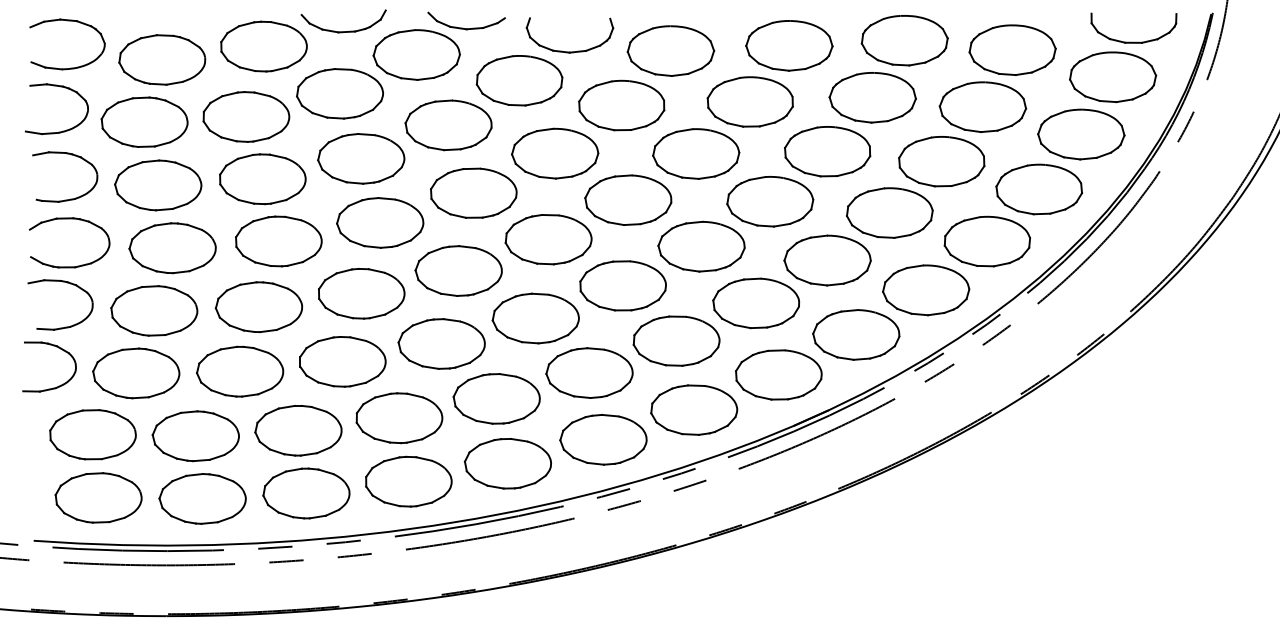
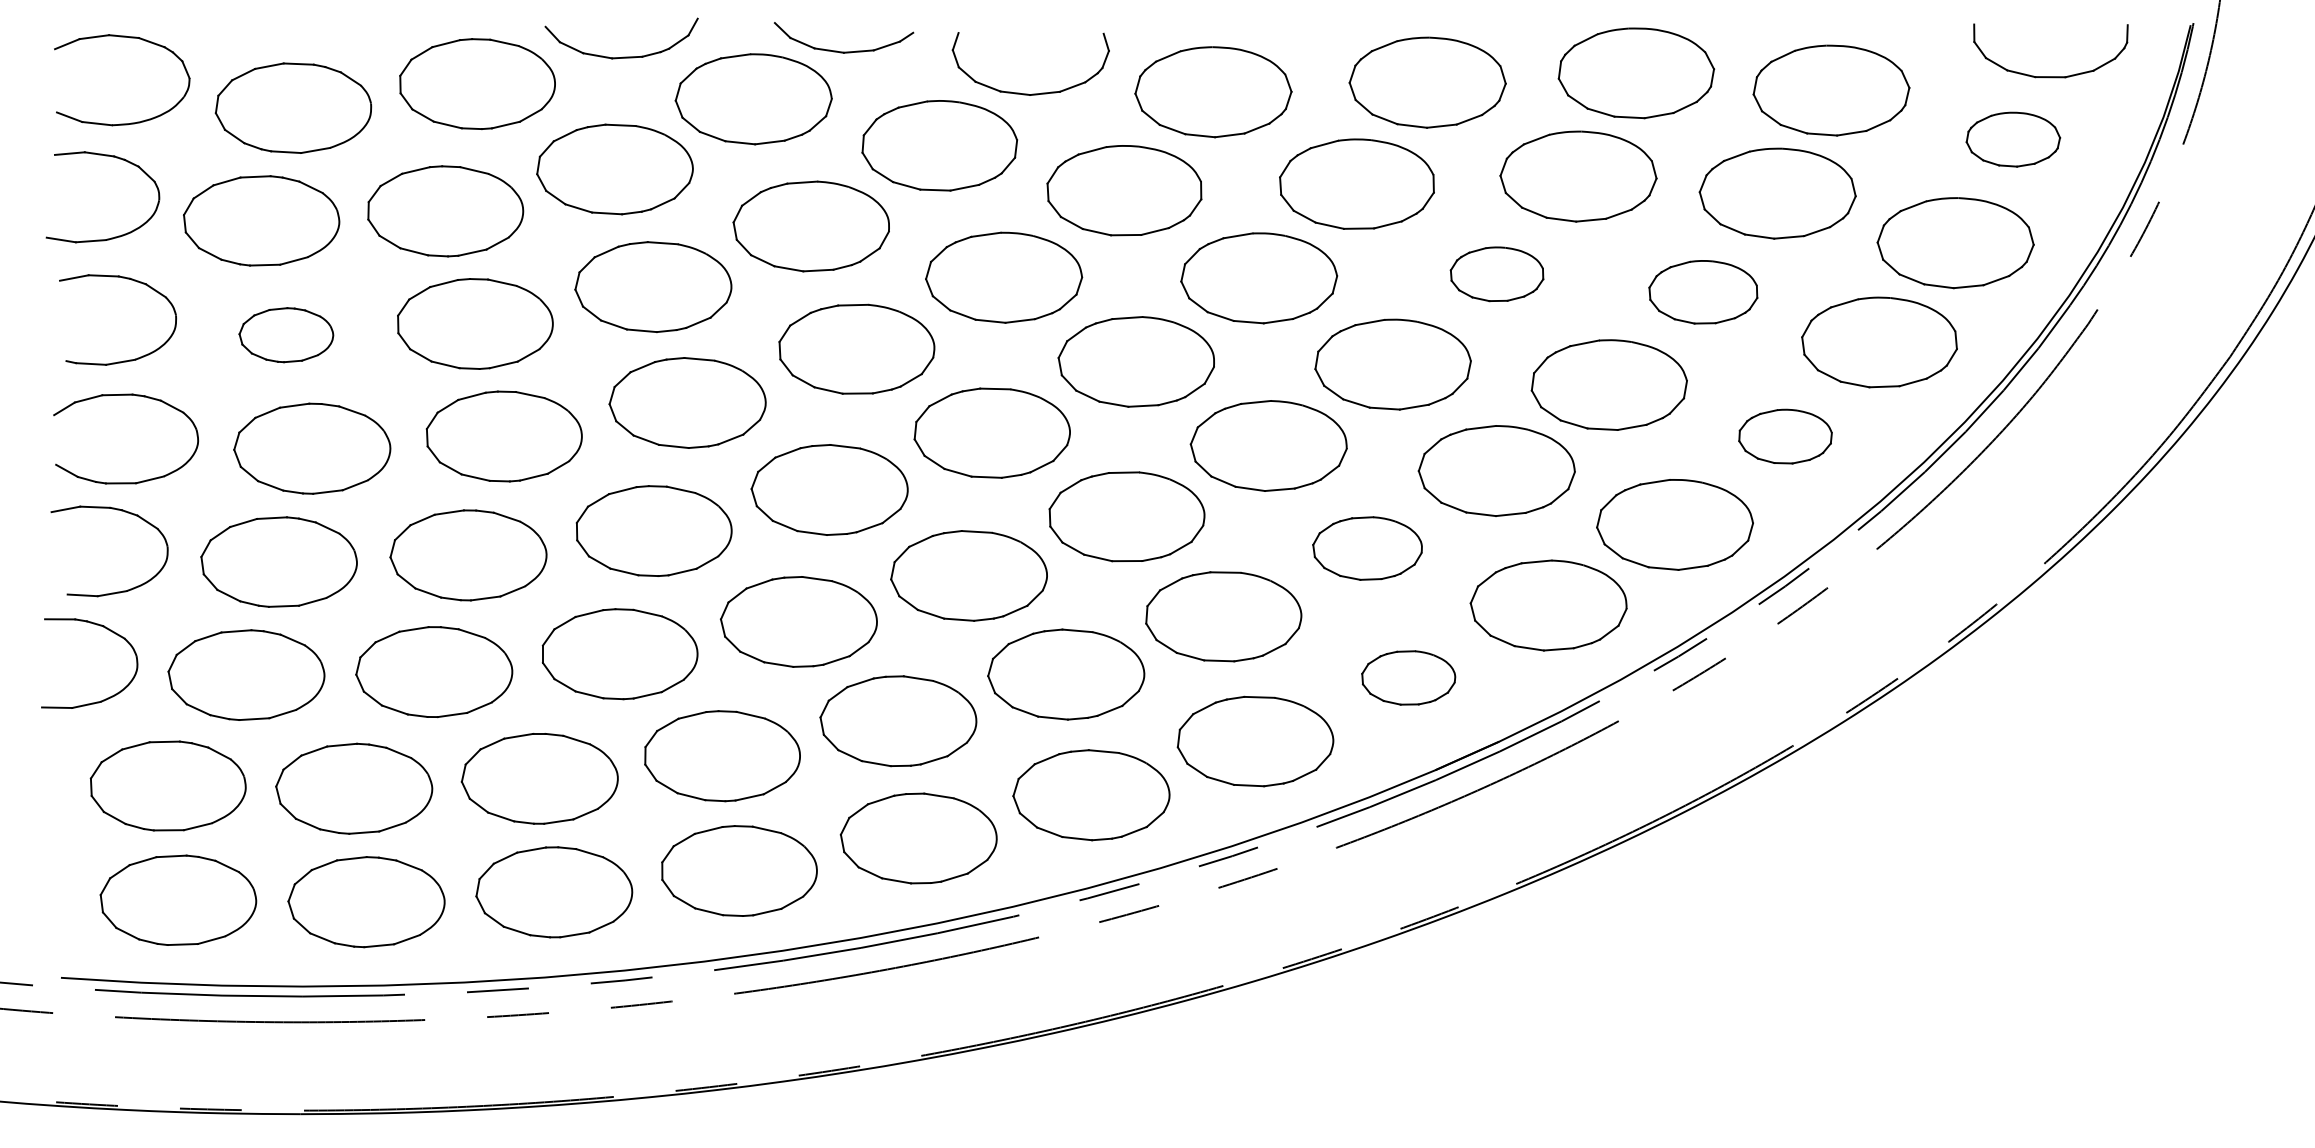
part: (1113, 77) -> (2013, 139), size x0.6
part: (827, 151) -> (1496, 273), size x0.6
part: (941, 161) -> (1702, 291), size x0.7
part: (158, 185) -> (286, 335), size x0.6
part: (986, 241) -> (1784, 436), size x0.6
part: (755, 303) -> (1366, 548), size x0.7
part: (778, 374) -> (1407, 677), size x0.6

